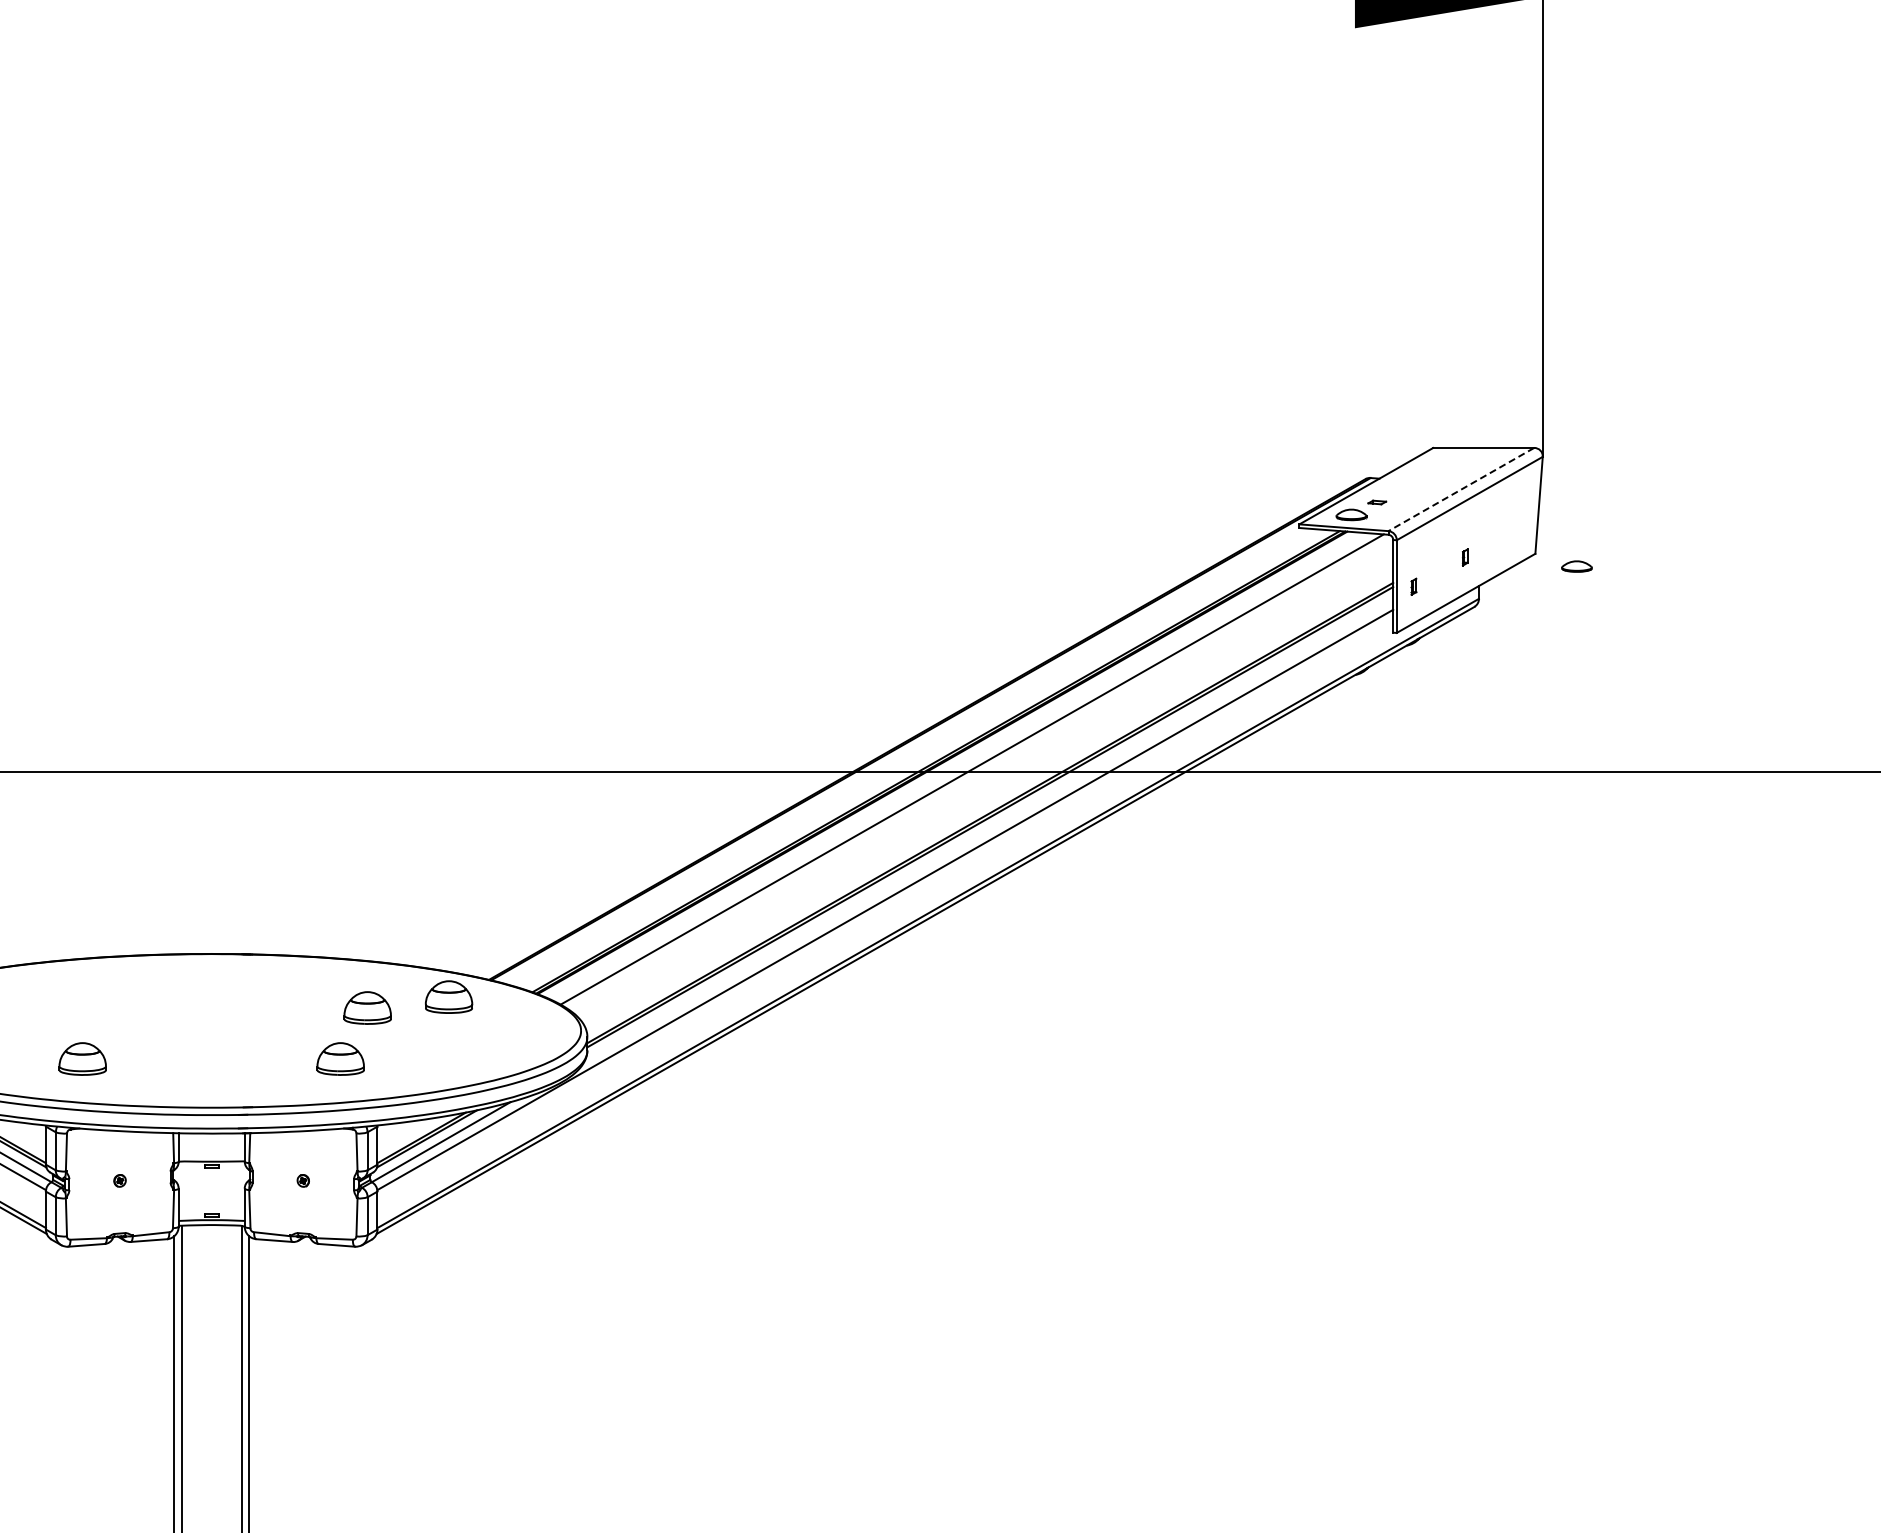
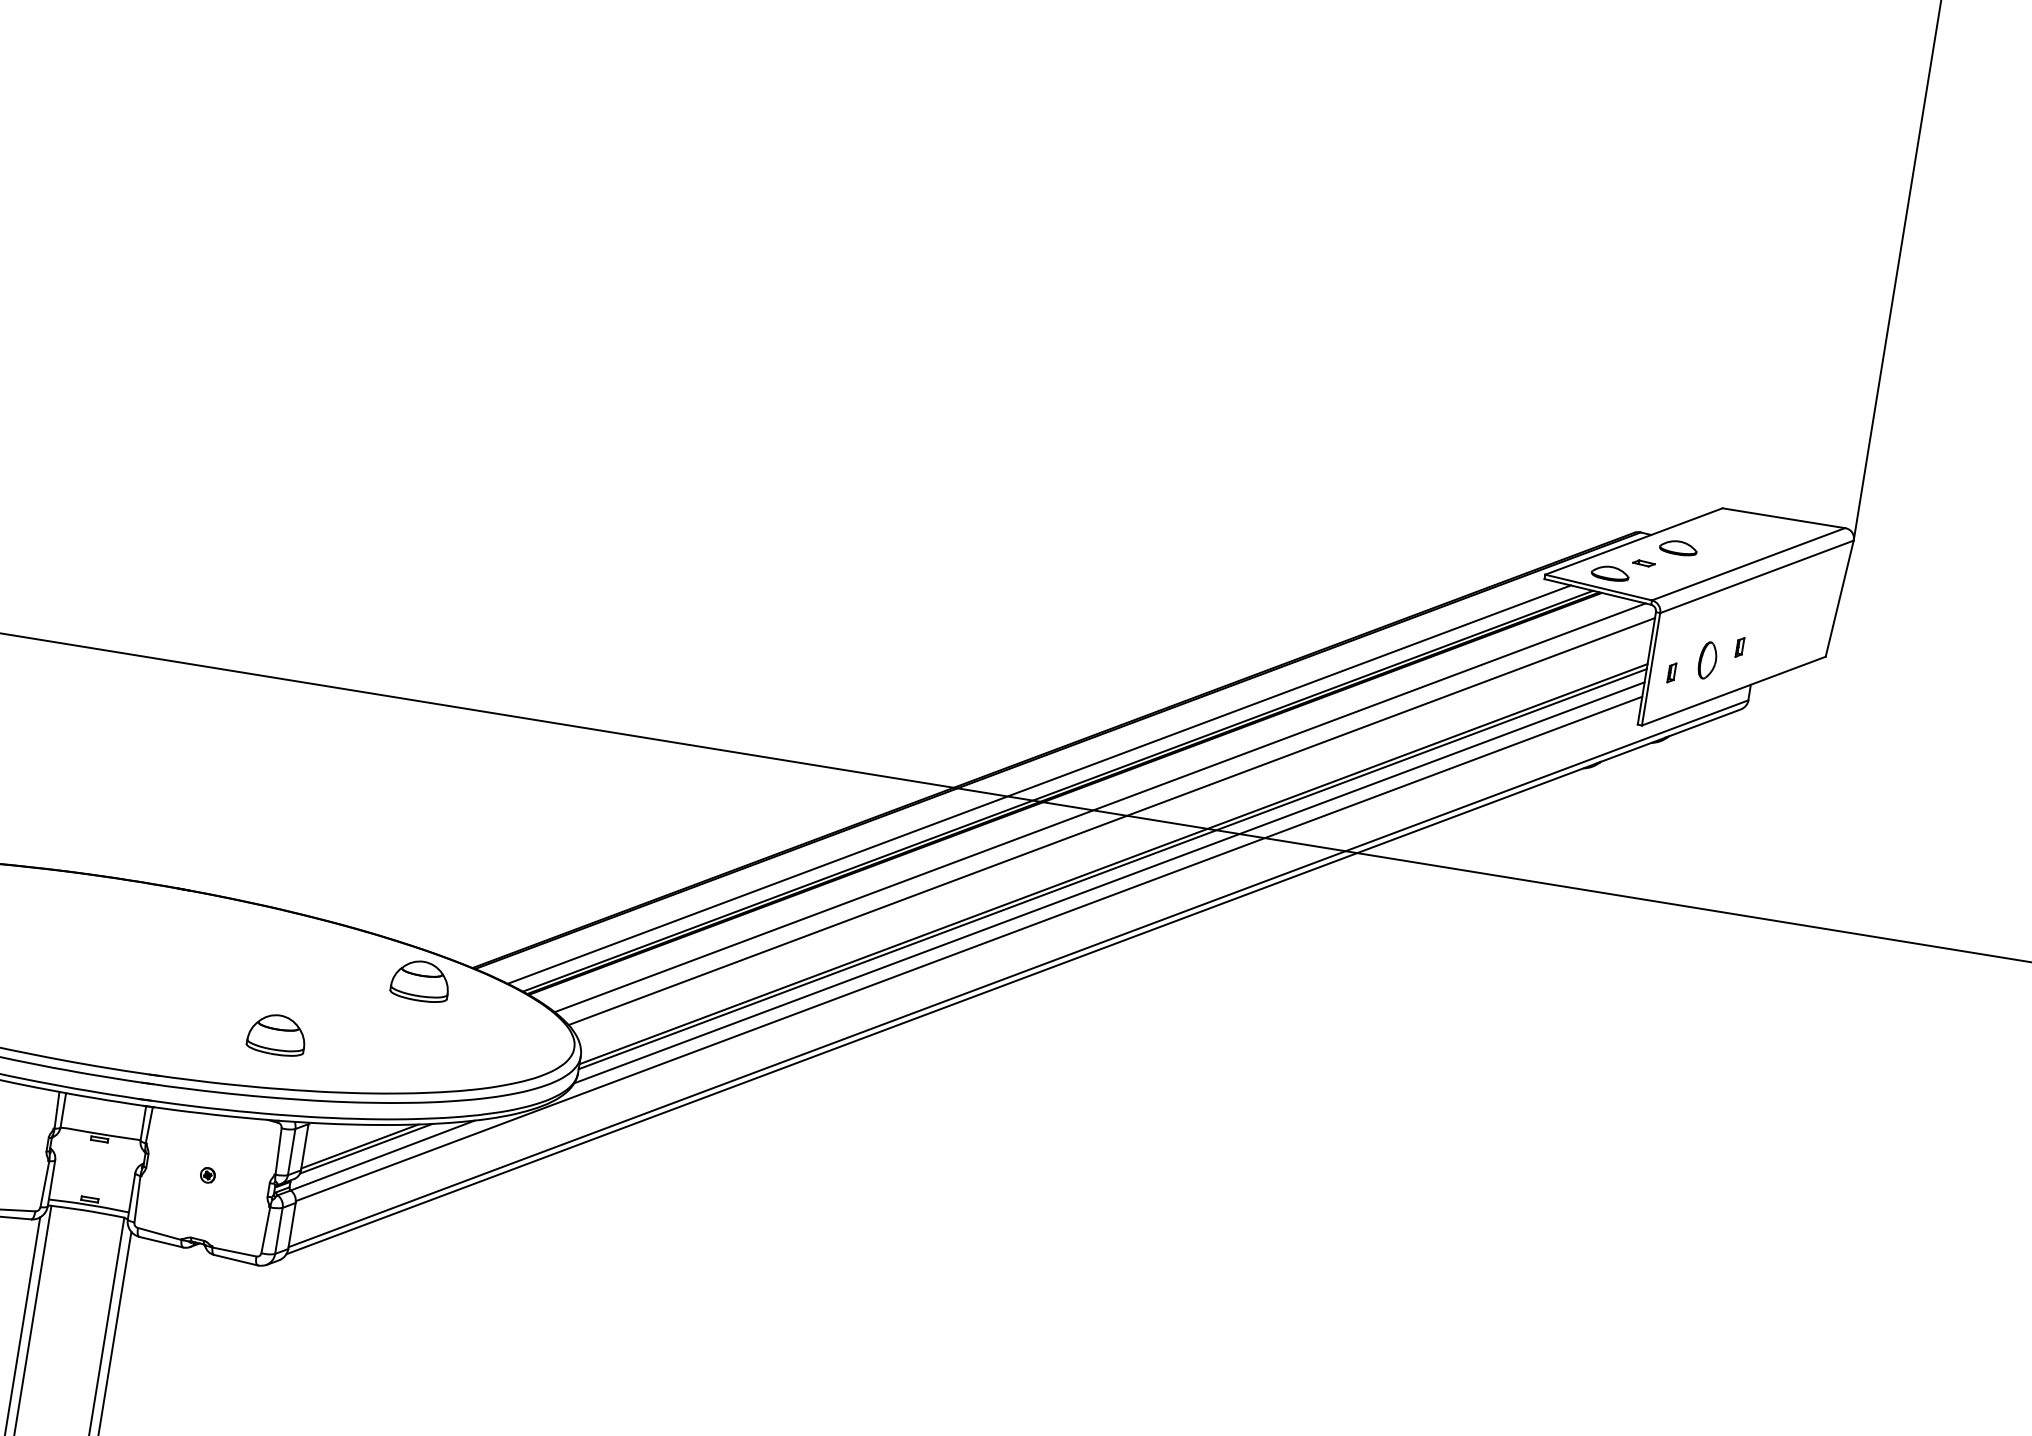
line: (1461, 489) -> (1748, 564), dashed -> solid
part: (1576, 566) -> (1677, 547), moved
part: (1440, 572) -> (1706, 660), added
line: (920, 758) -> (1039, 784), added
line: (983, 778) -> (1112, 820), added
line: (989, 828) -> (1109, 882), added
part: (367, 1007) -> (319, 977), removed

